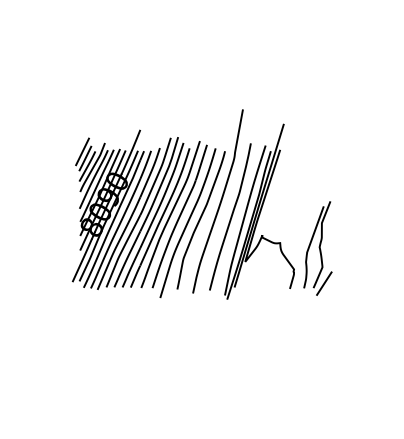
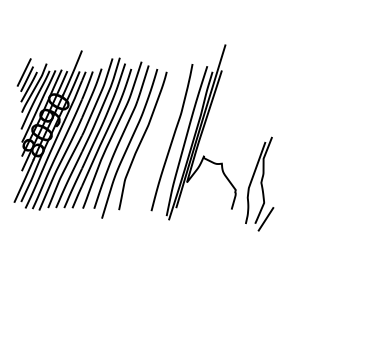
curve: (219, 202) -> (161, 123), removed
part: (317, 248) -> (259, 184), moved

